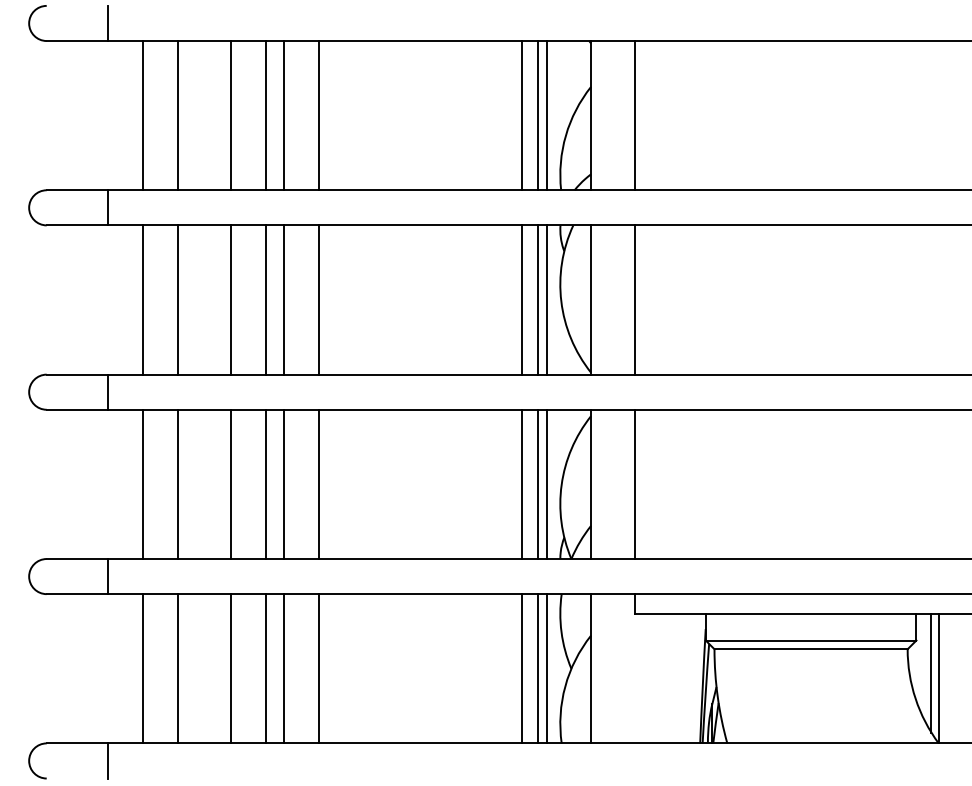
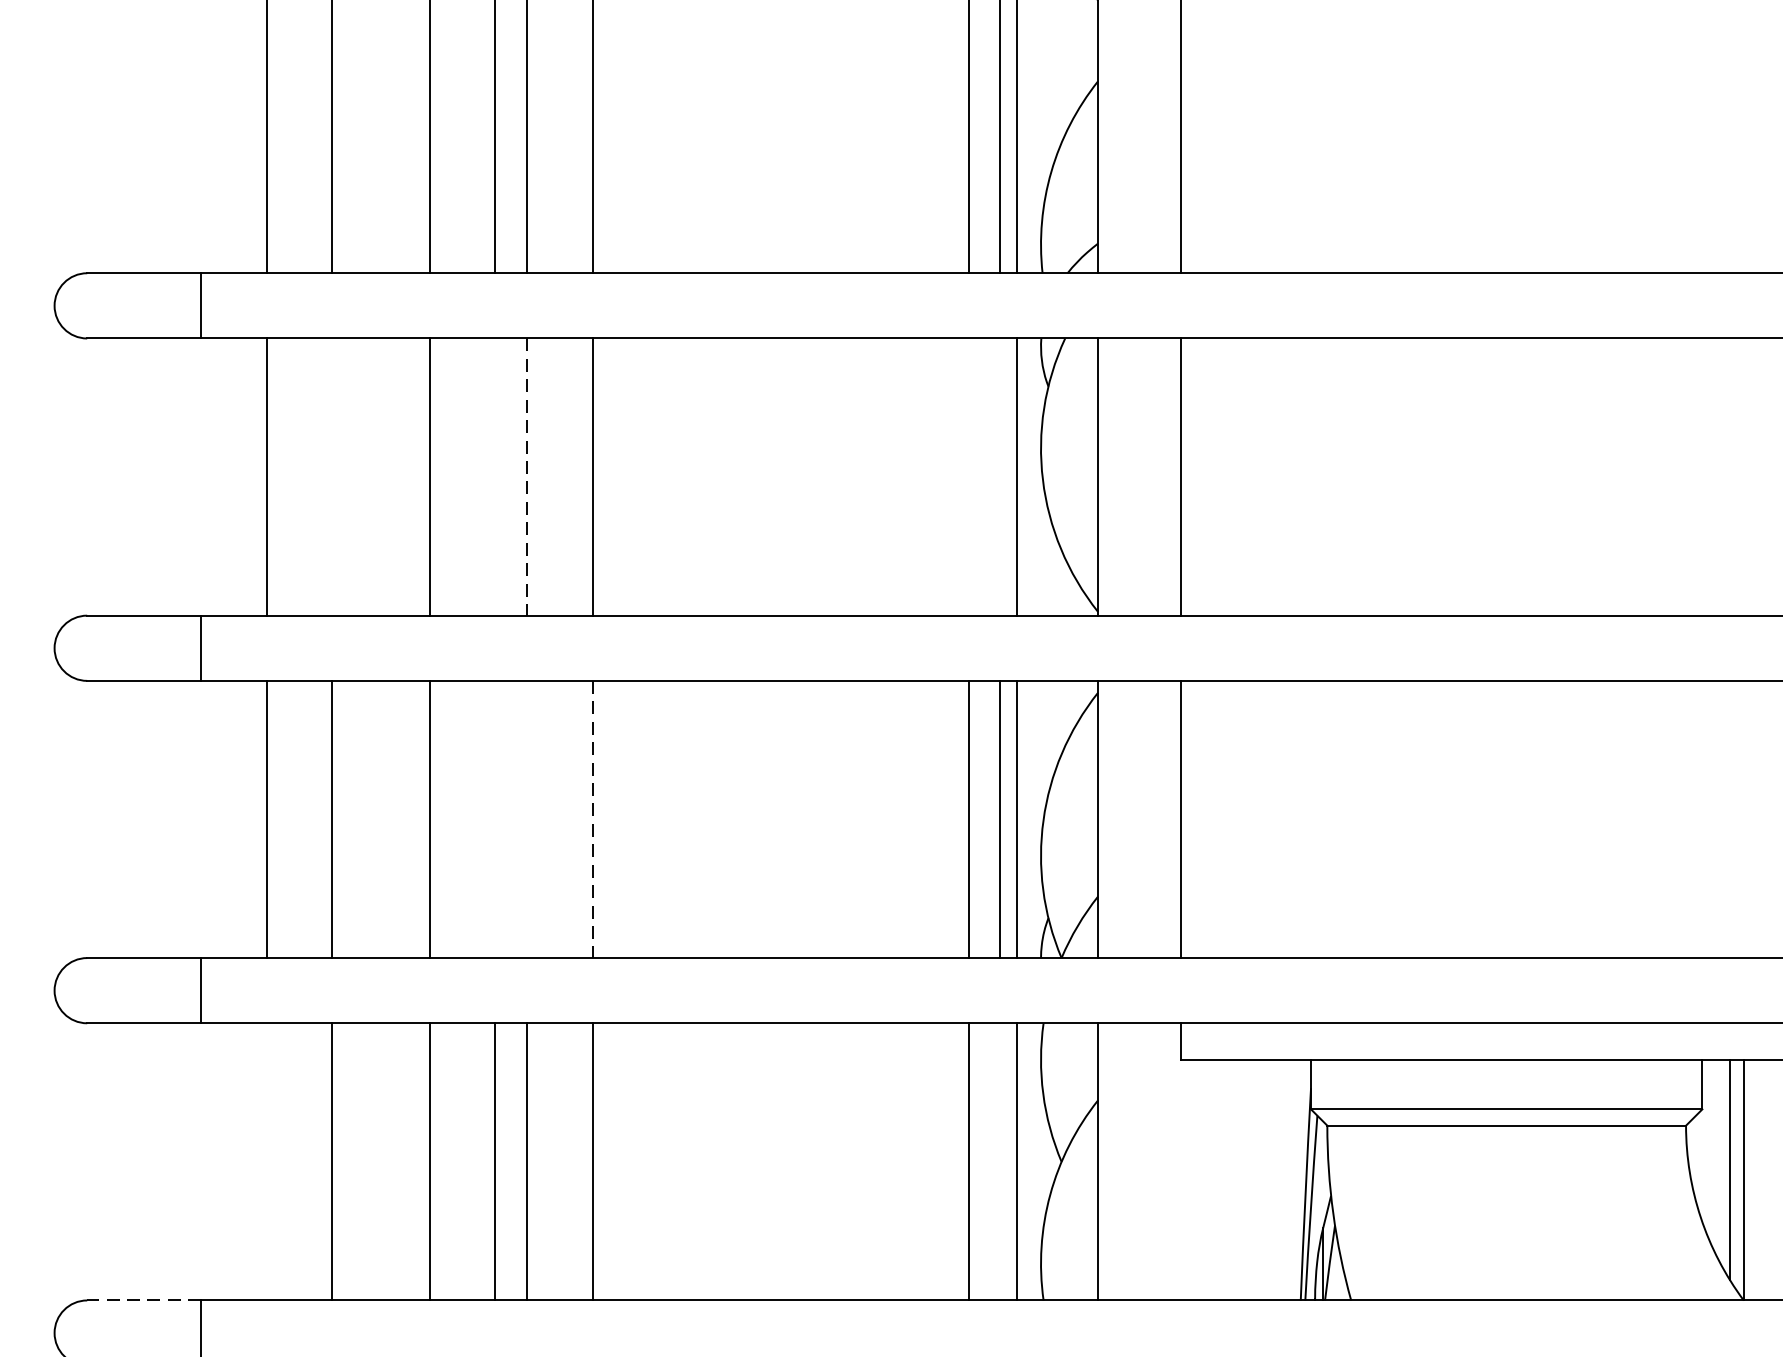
line: (178, 299) -> (331, 476), removed
line: (266, 299) -> (495, 476), removed
line: (521, 299) -> (968, 476), removed
line: (538, 299) -> (1000, 476), removed
line: (283, 300) -> (526, 477), solid -> dashed
line: (266, 484) -> (495, 819), removed
line: (283, 484) -> (526, 819), removed
line: (318, 484) -> (591, 819), solid -> dashed
line: (143, 668) -> (266, 1161), removed
line: (538, 668) -> (1000, 1161), removed
line: (77, 743) -> (144, 1300), solid -> dashed

